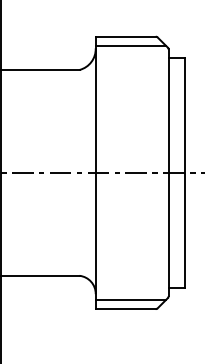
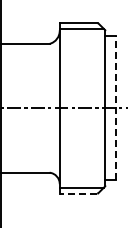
line: (184, 171) -> (115, 107), solid -> dashed
line: (125, 309) -> (78, 193), solid -> dashed

